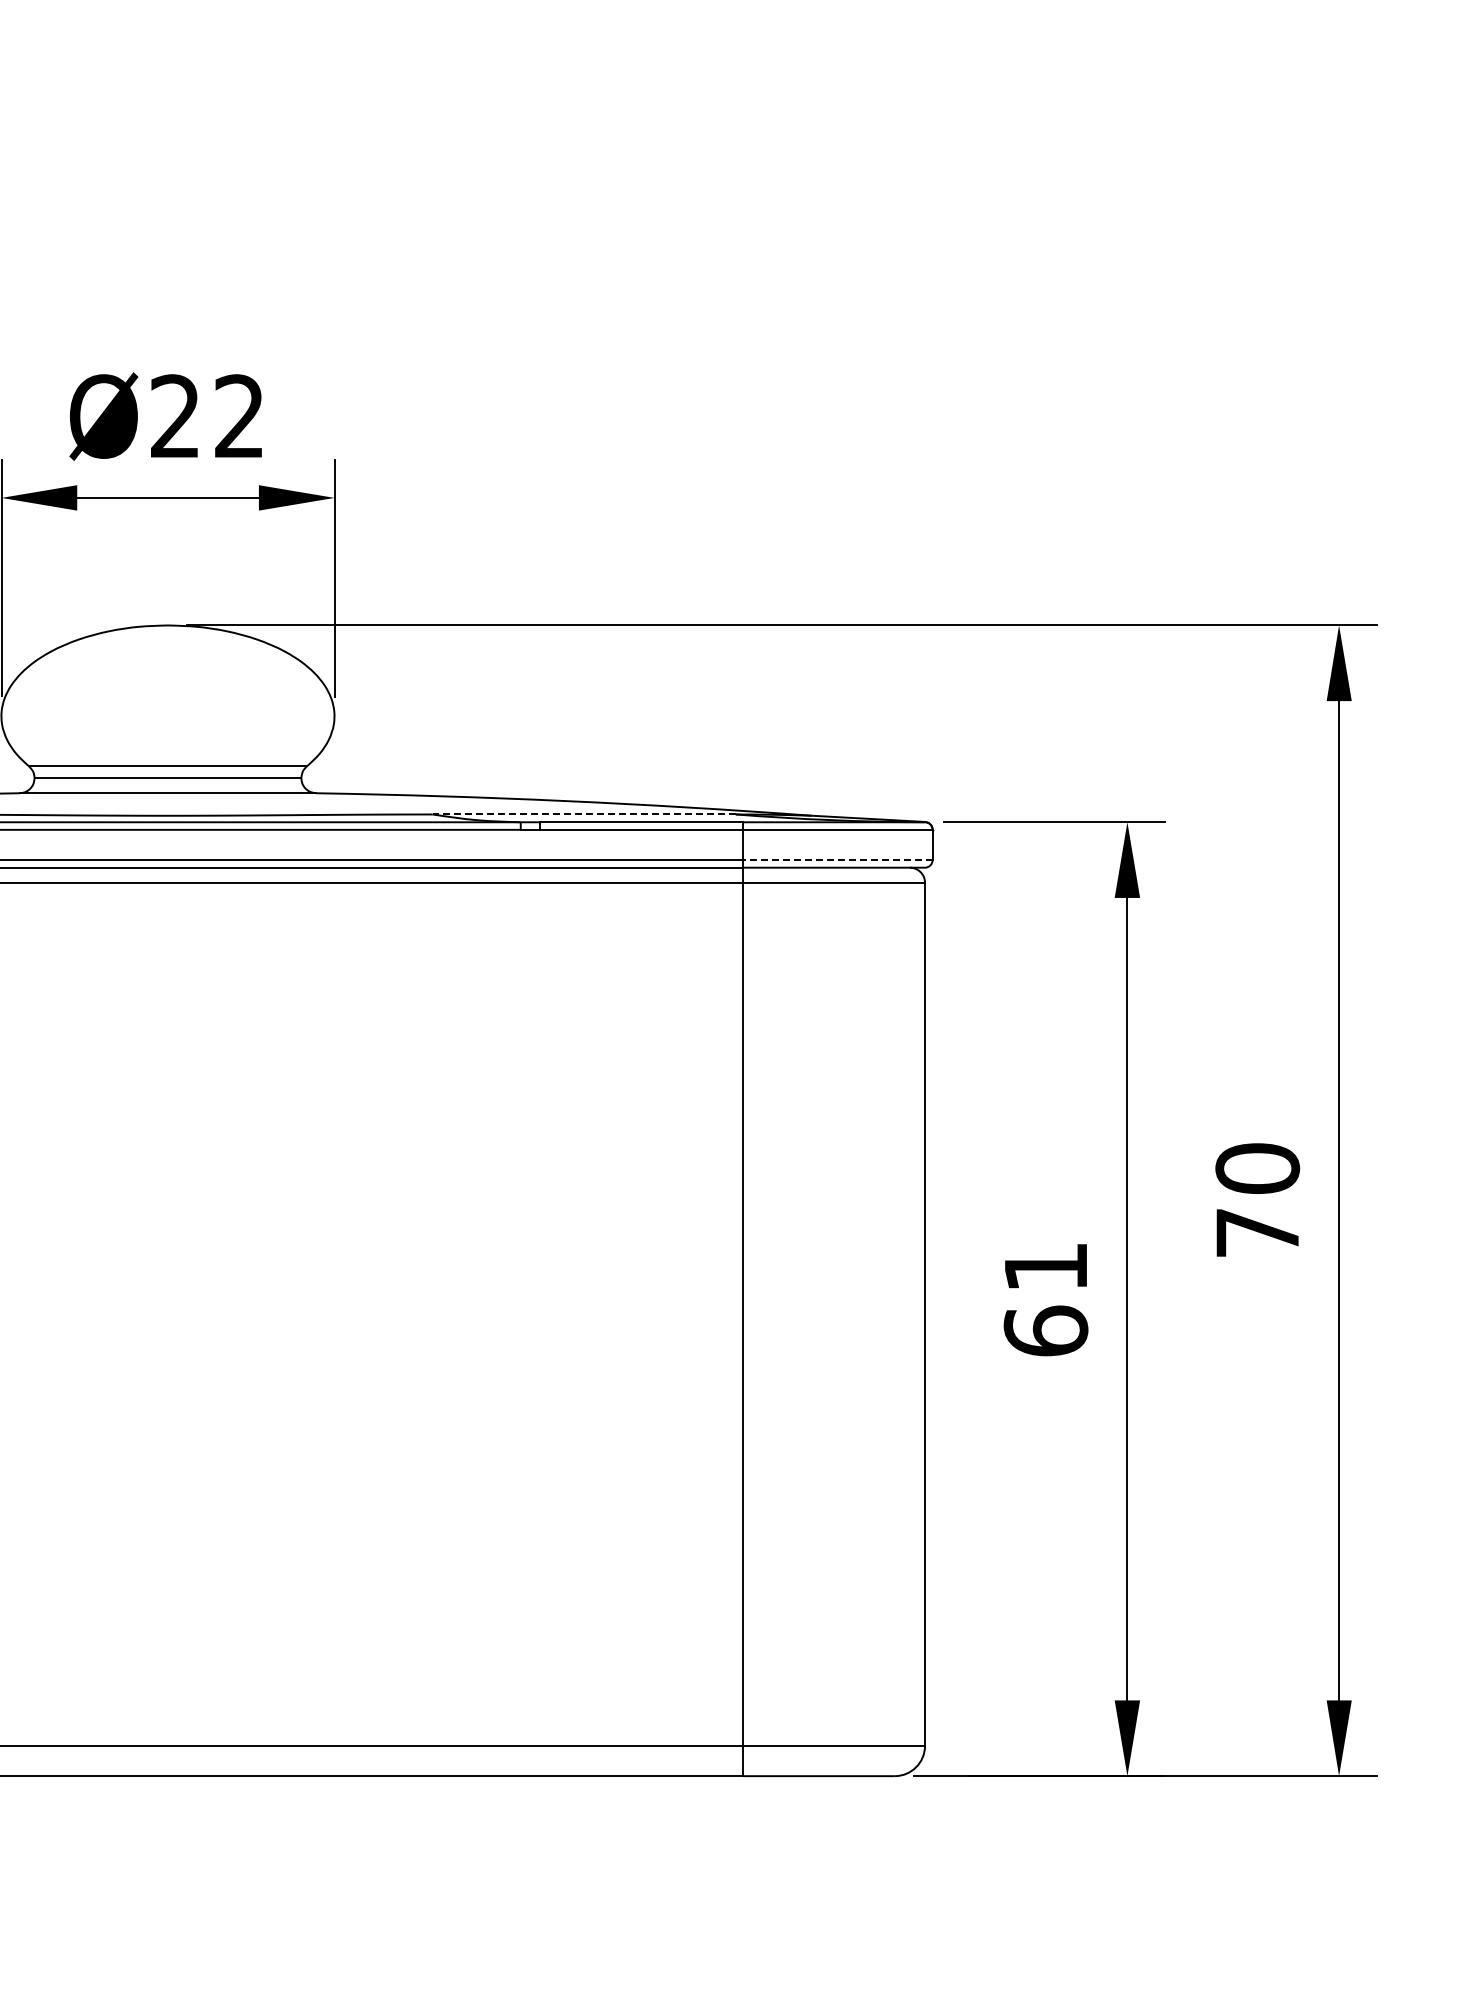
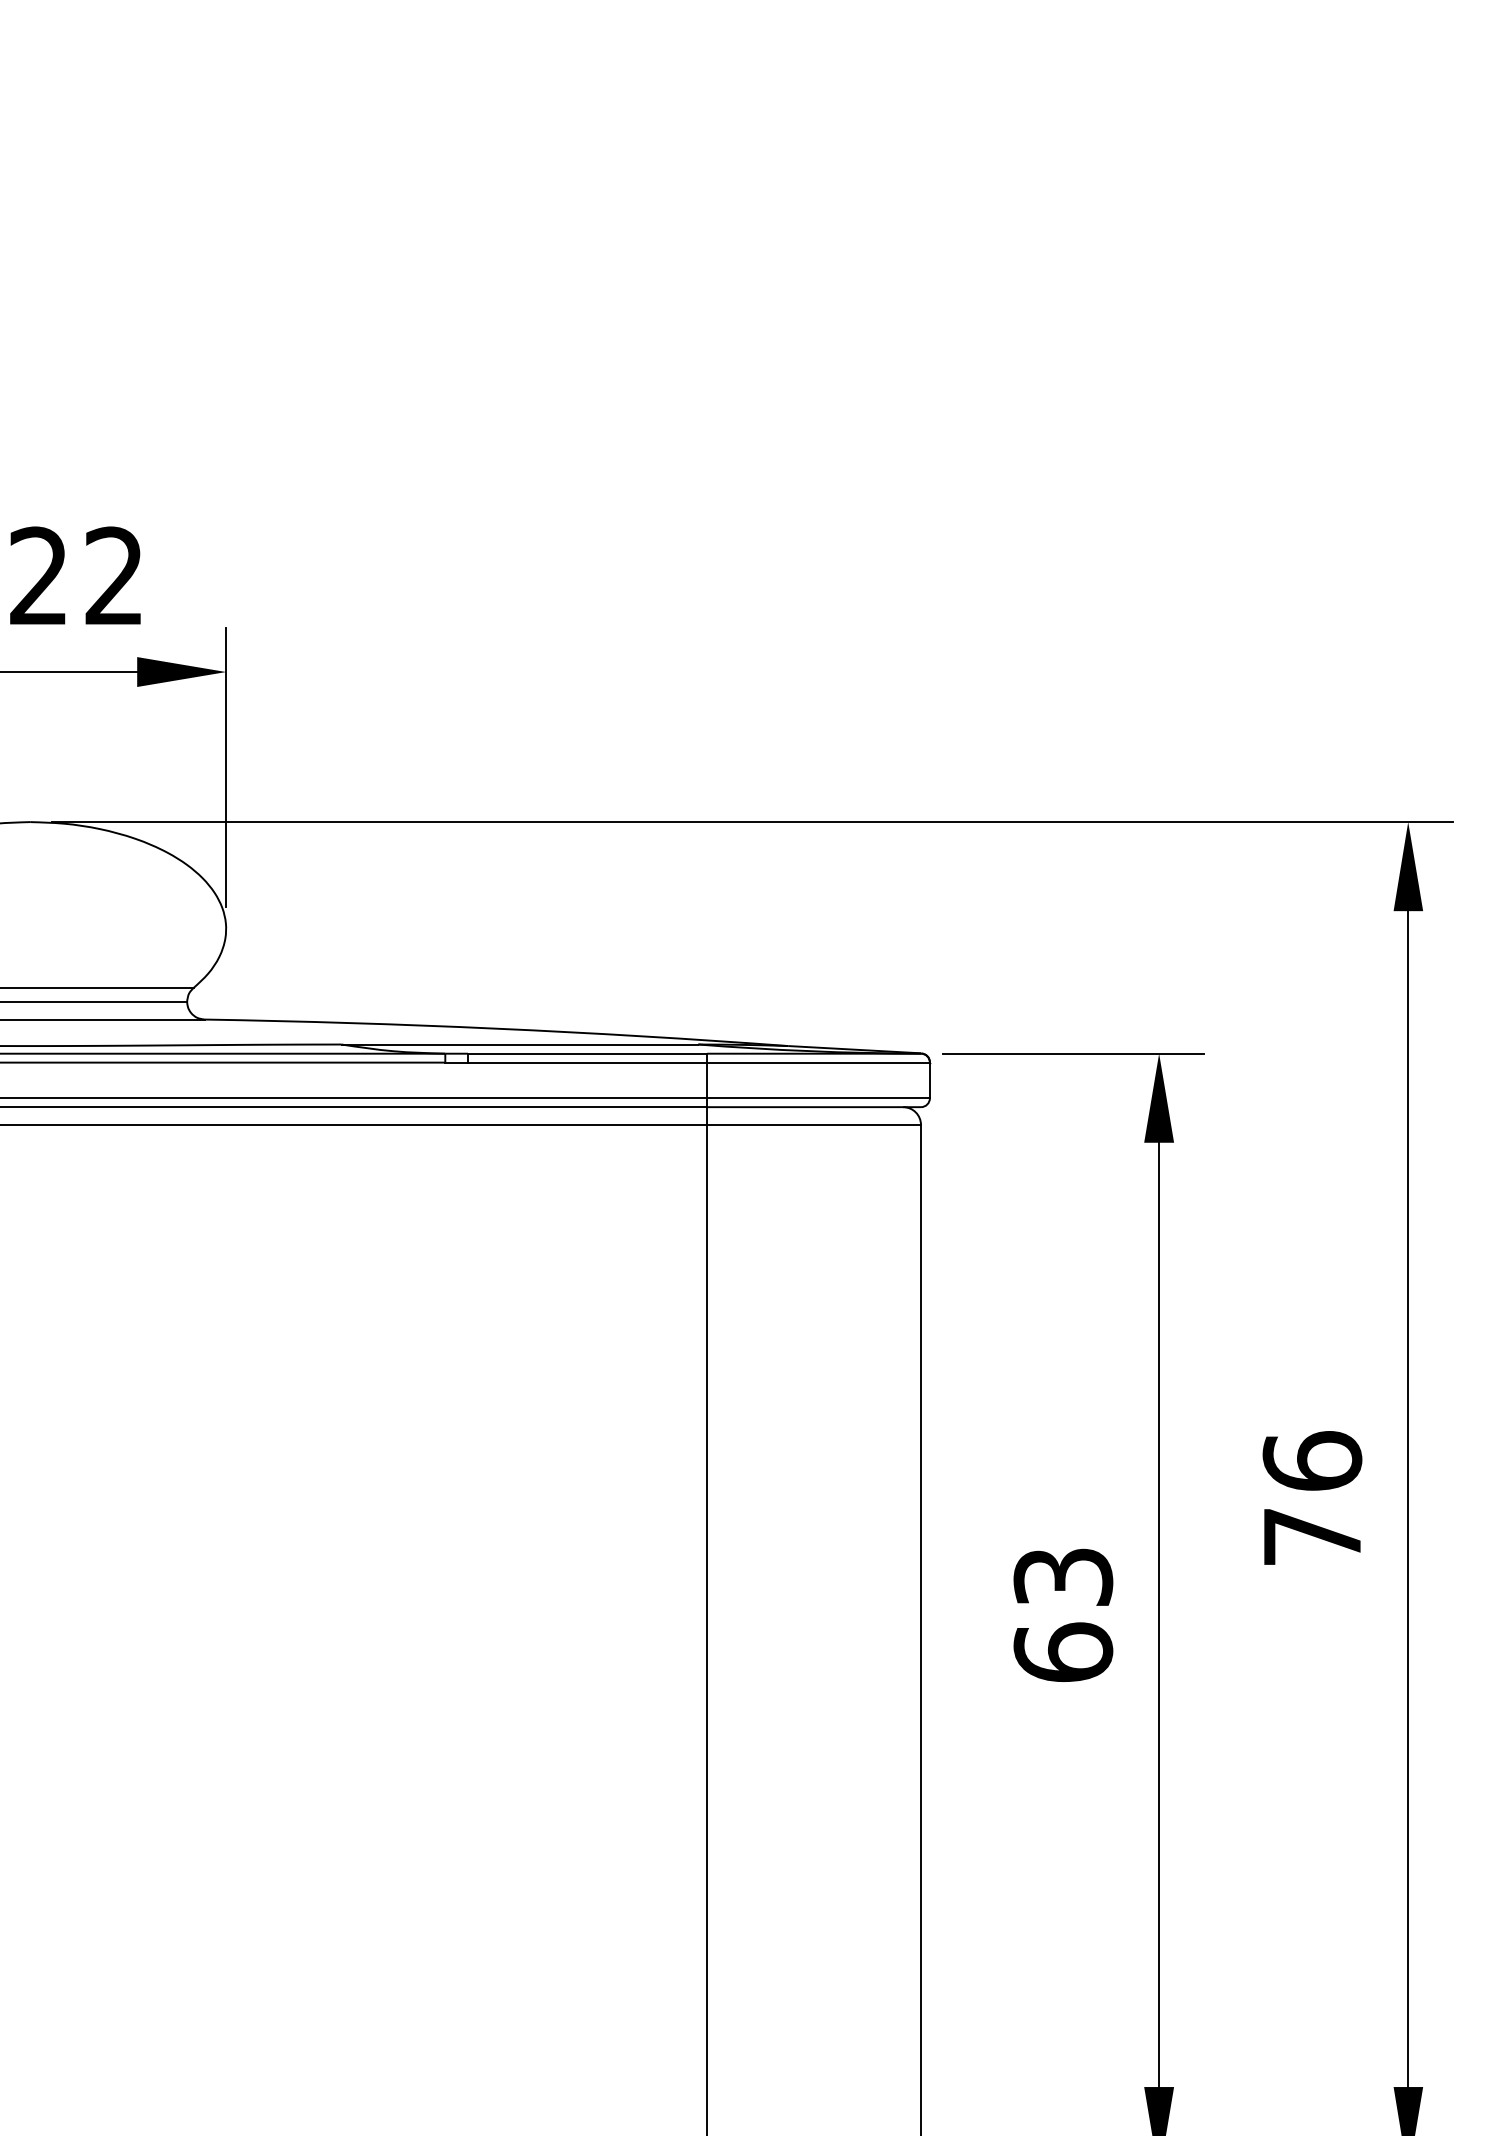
line: (584, 814) -> (520, 1044), dashed -> solid
line: (837, 860) -> (818, 1098), dashed -> solid
text: (1257, 1167) -> (1312, 1459), 70 -> 76
text: (1045, 1267) -> (1062, 1577), 61 -> 63

